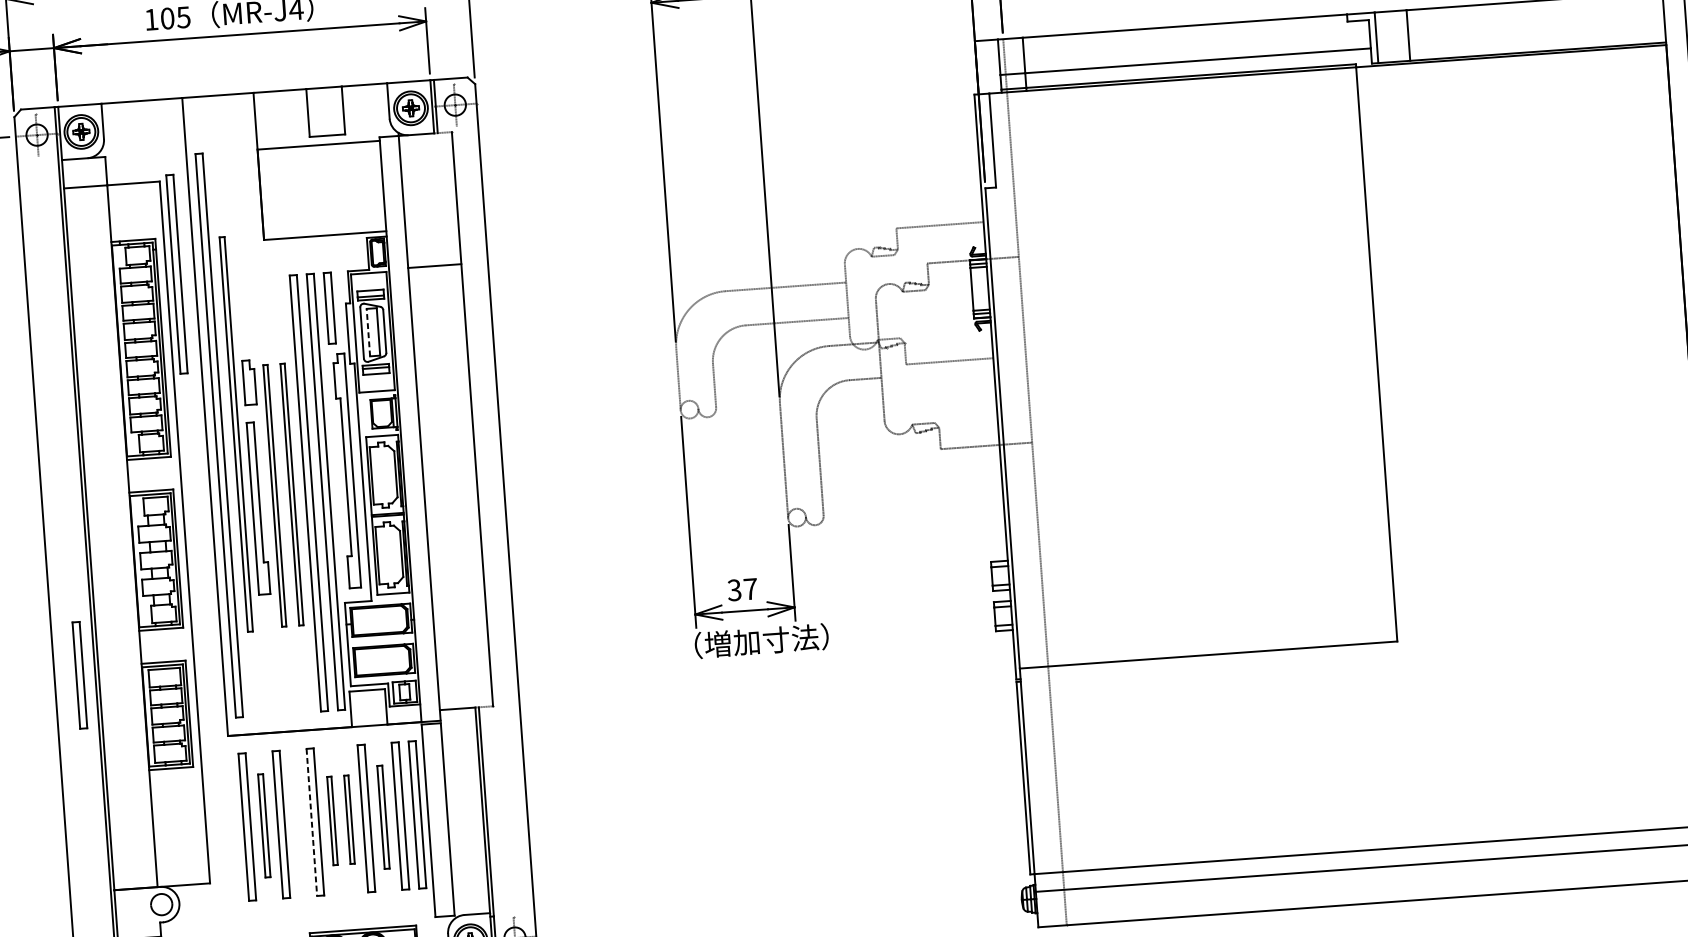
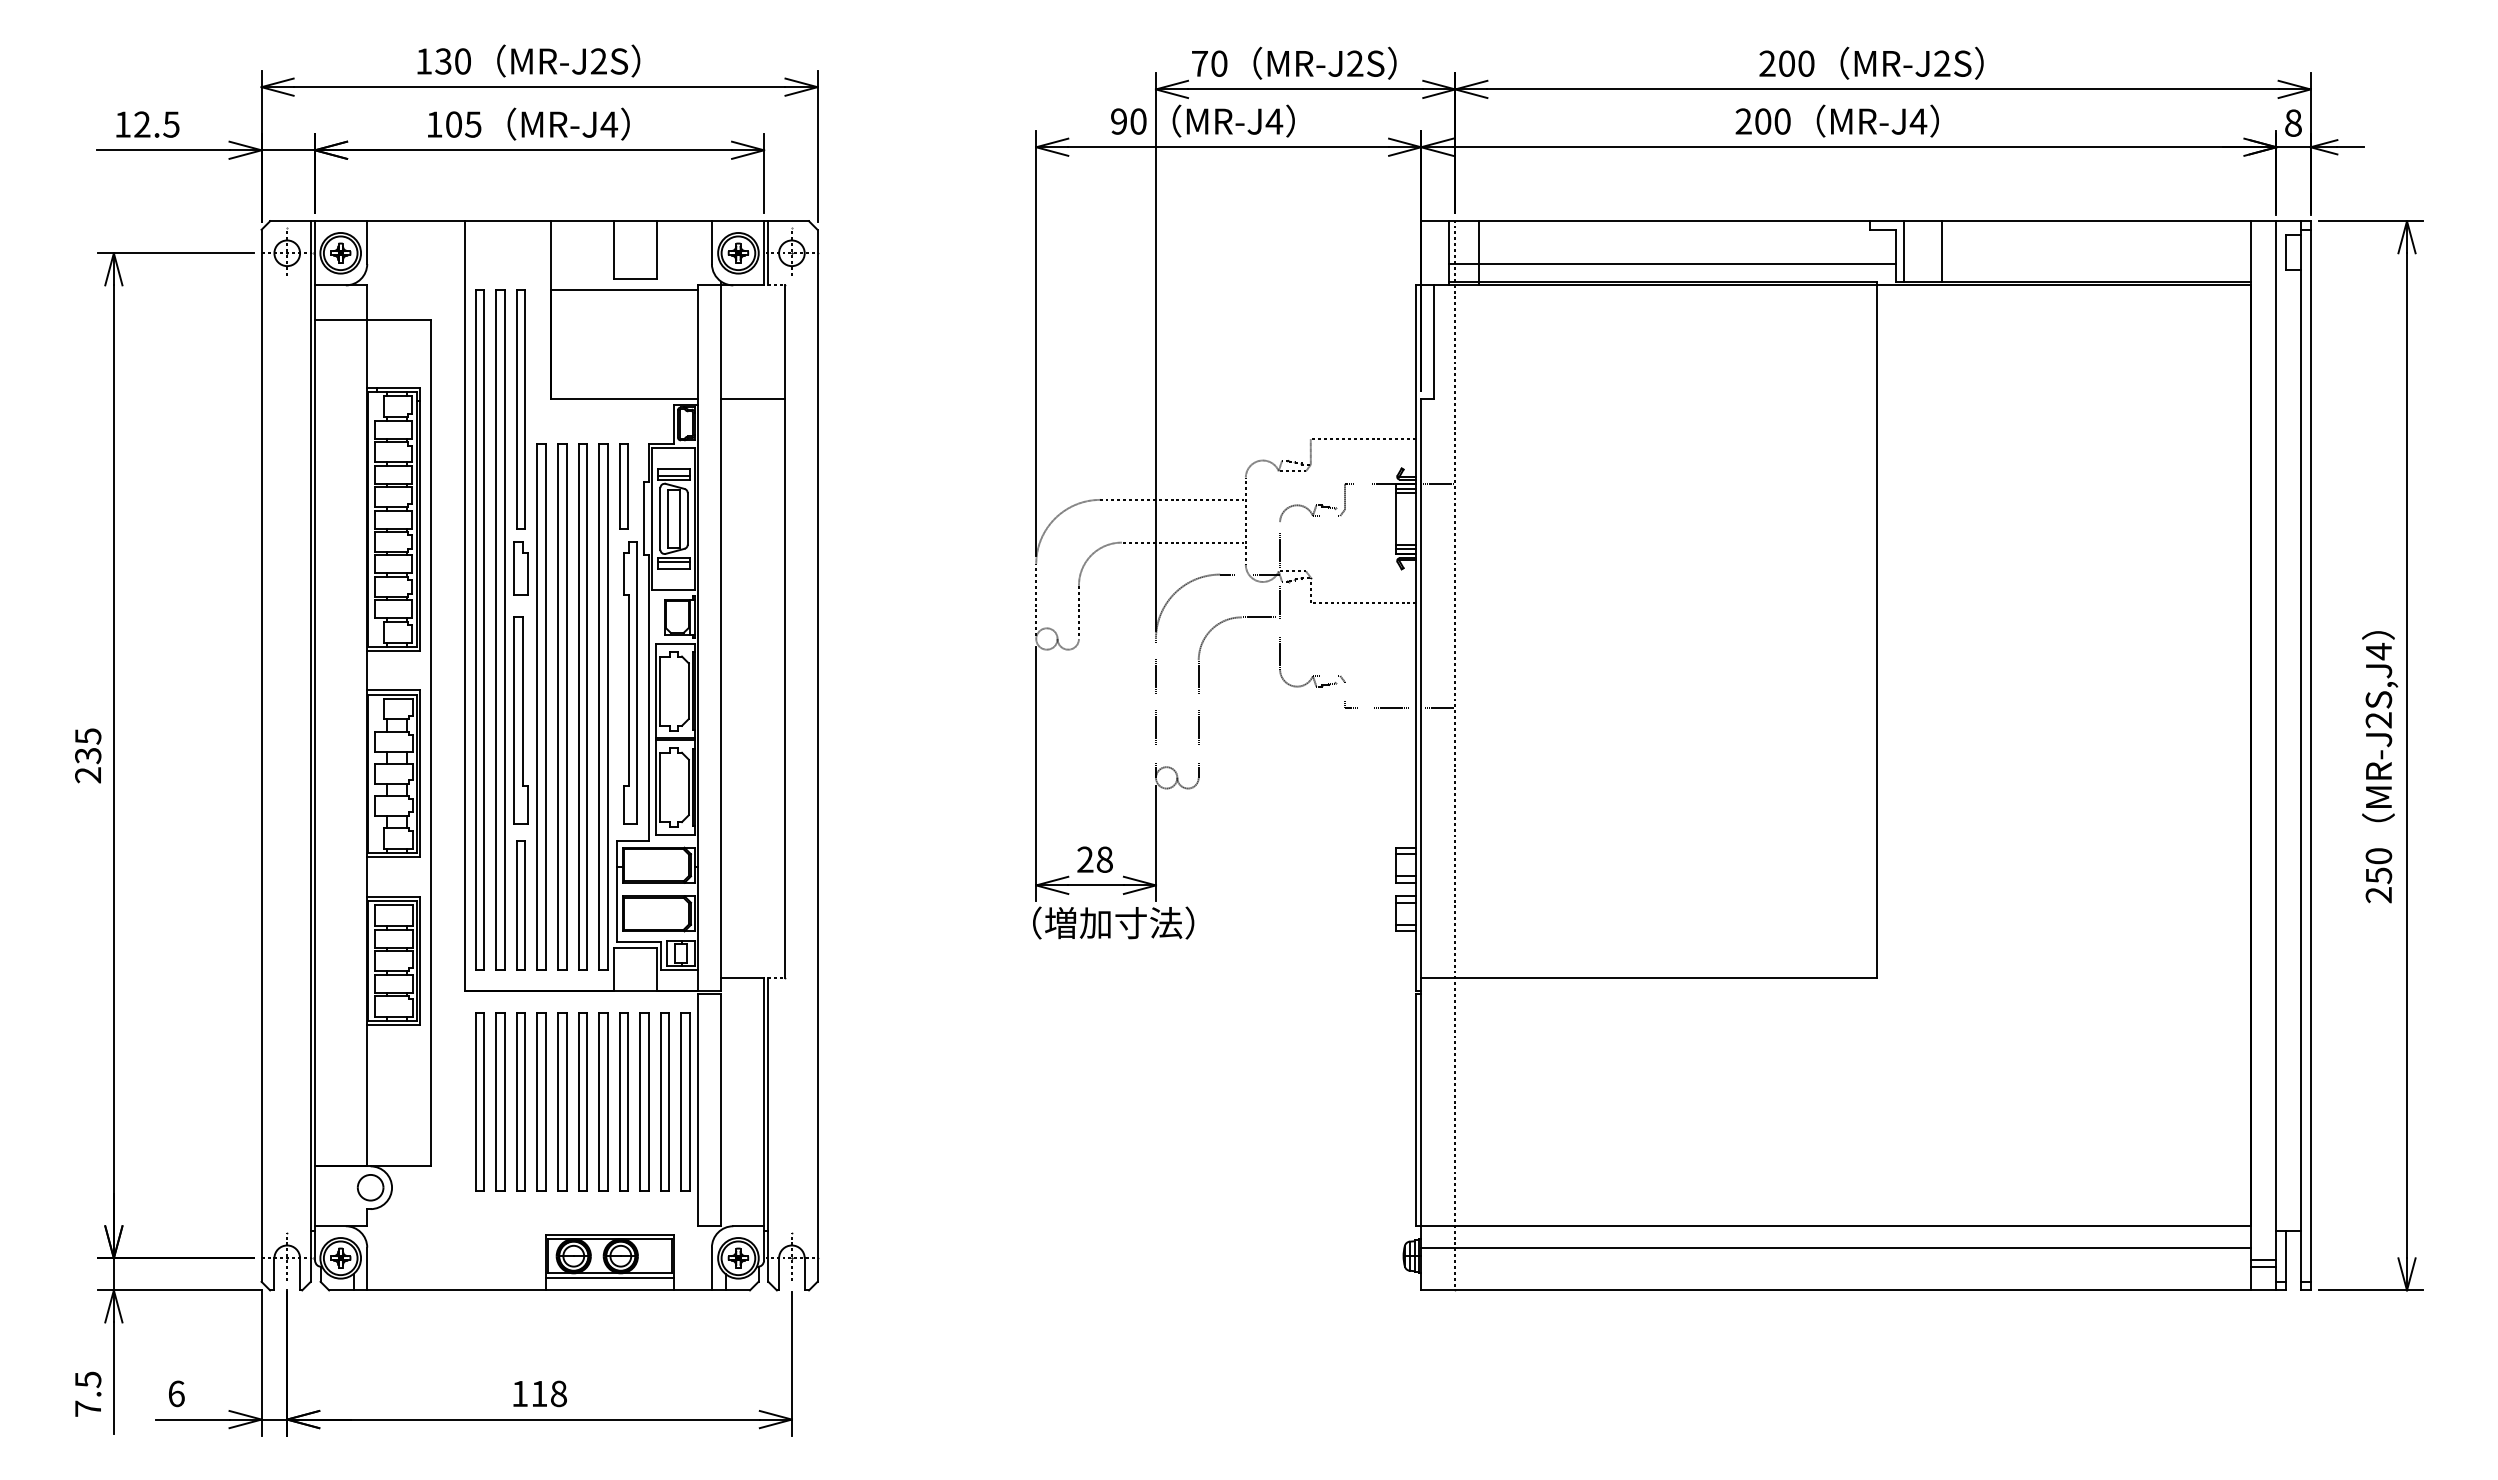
line: (434, 265) -> (753, 398), moved
part: (176, 274) -> (520, 409), moved
line: (368, 332) -> (668, 518), dashed -> solid
part: (236, 434) -> (500, 629), size x1.43
part: (292, 494) -> (562, 706), size x1.67
part: (274, 495) -> (541, 706), size x1.67
text: (742, 589) -> (1094, 859), 37 -> 28
part: (79, 675) -> (520, 905), moved
part: (383, 816) -> (644, 1101), size x1.43
part: (349, 819) -> (603, 1101), size x1.67
part: (332, 820) -> (582, 1101), size x1.67
line: (311, 822) -> (557, 1102), dashed -> solid
part: (298, 823) -> (541, 1101), added
part: (264, 825) -> (500, 1101), size x1.43

